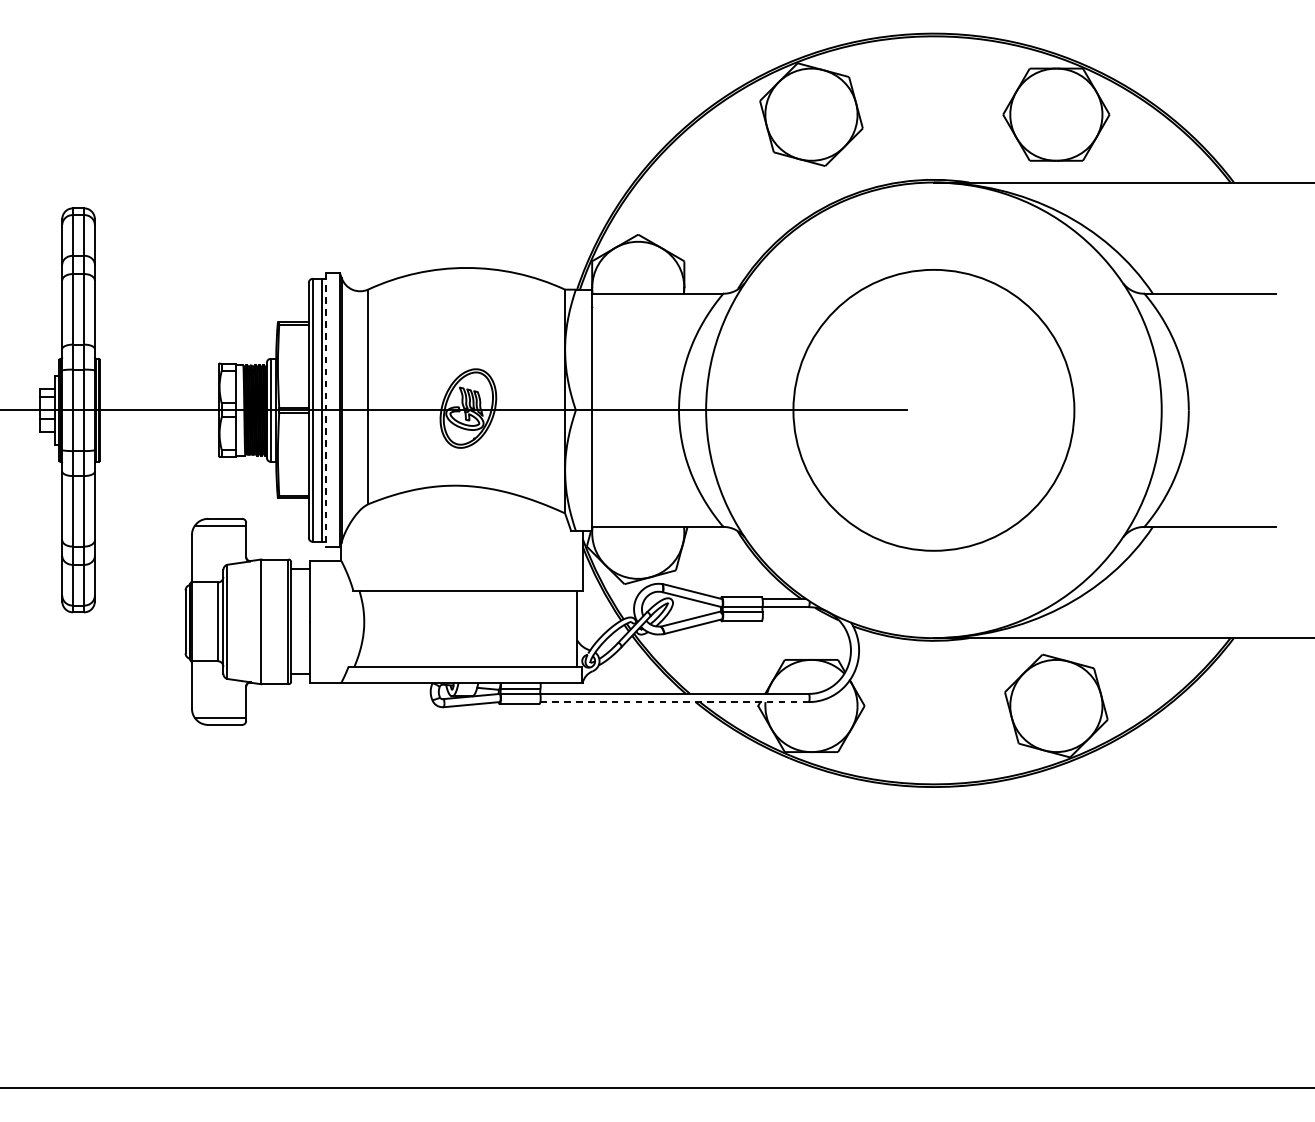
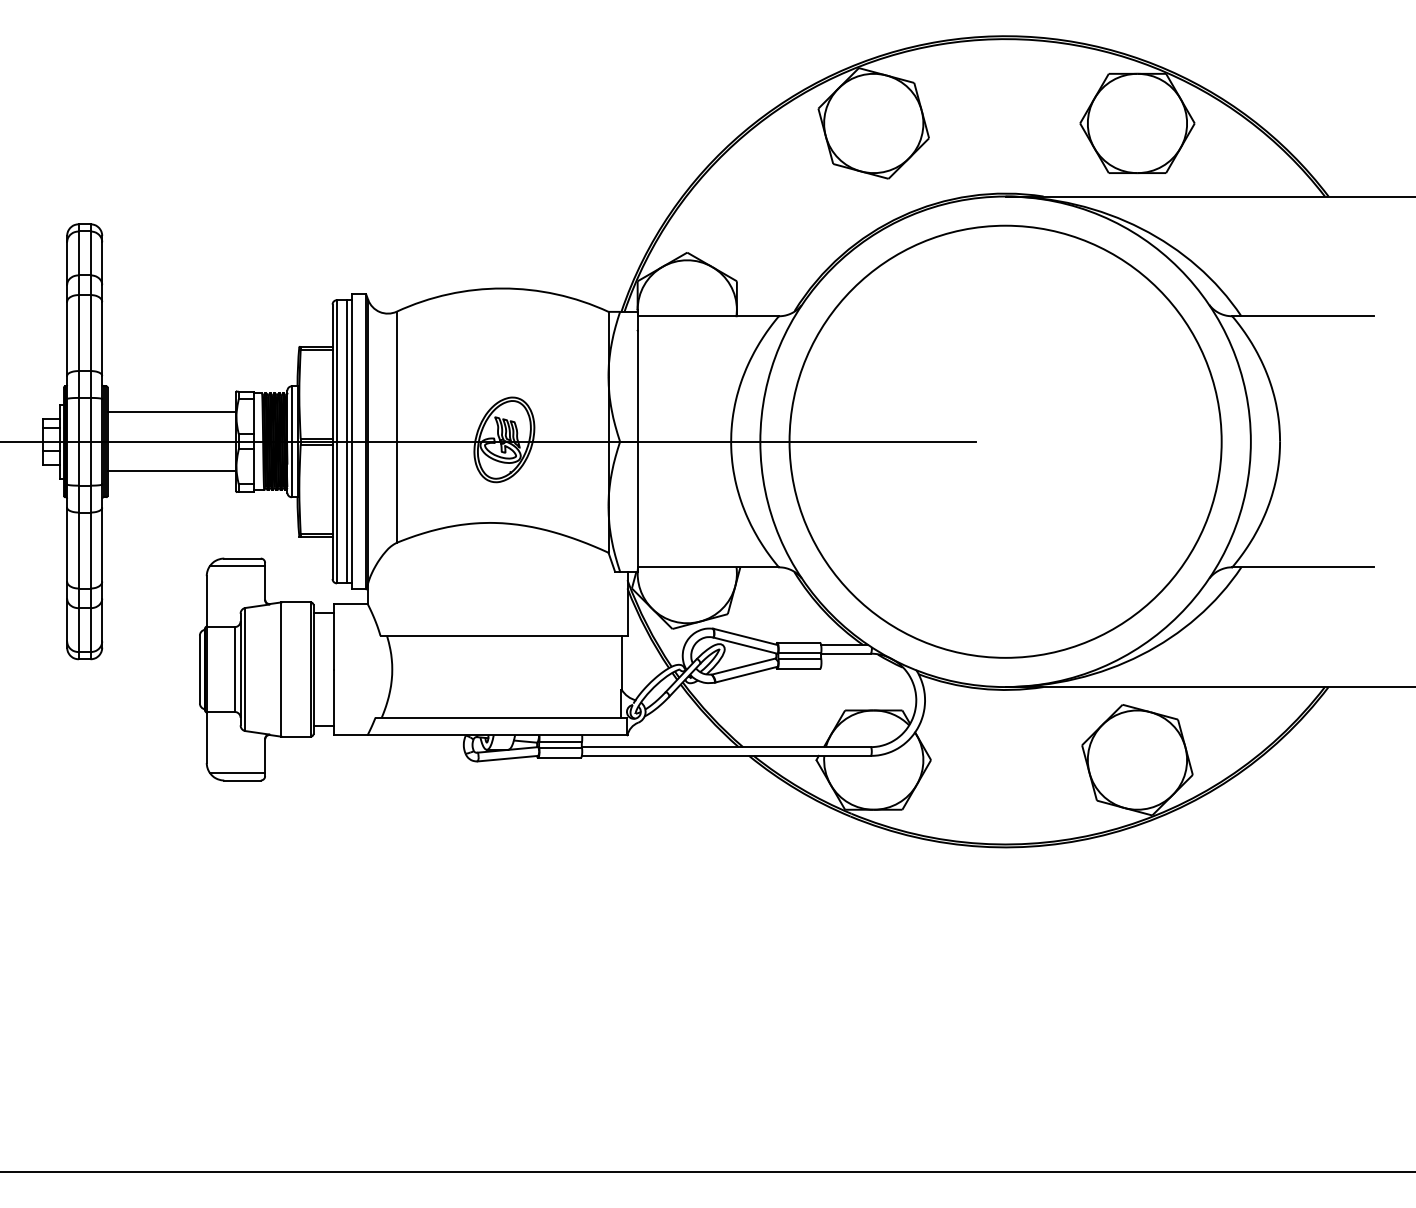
line: (159, 383) -> (171, 412), added
line: (326, 410) -> (351, 442), dashed -> solid
circle: (933, 410) -> (1005, 441), size x1.43
line: (159, 437) -> (171, 471), added
line: (674, 701) -> (726, 755), dashed -> solid

